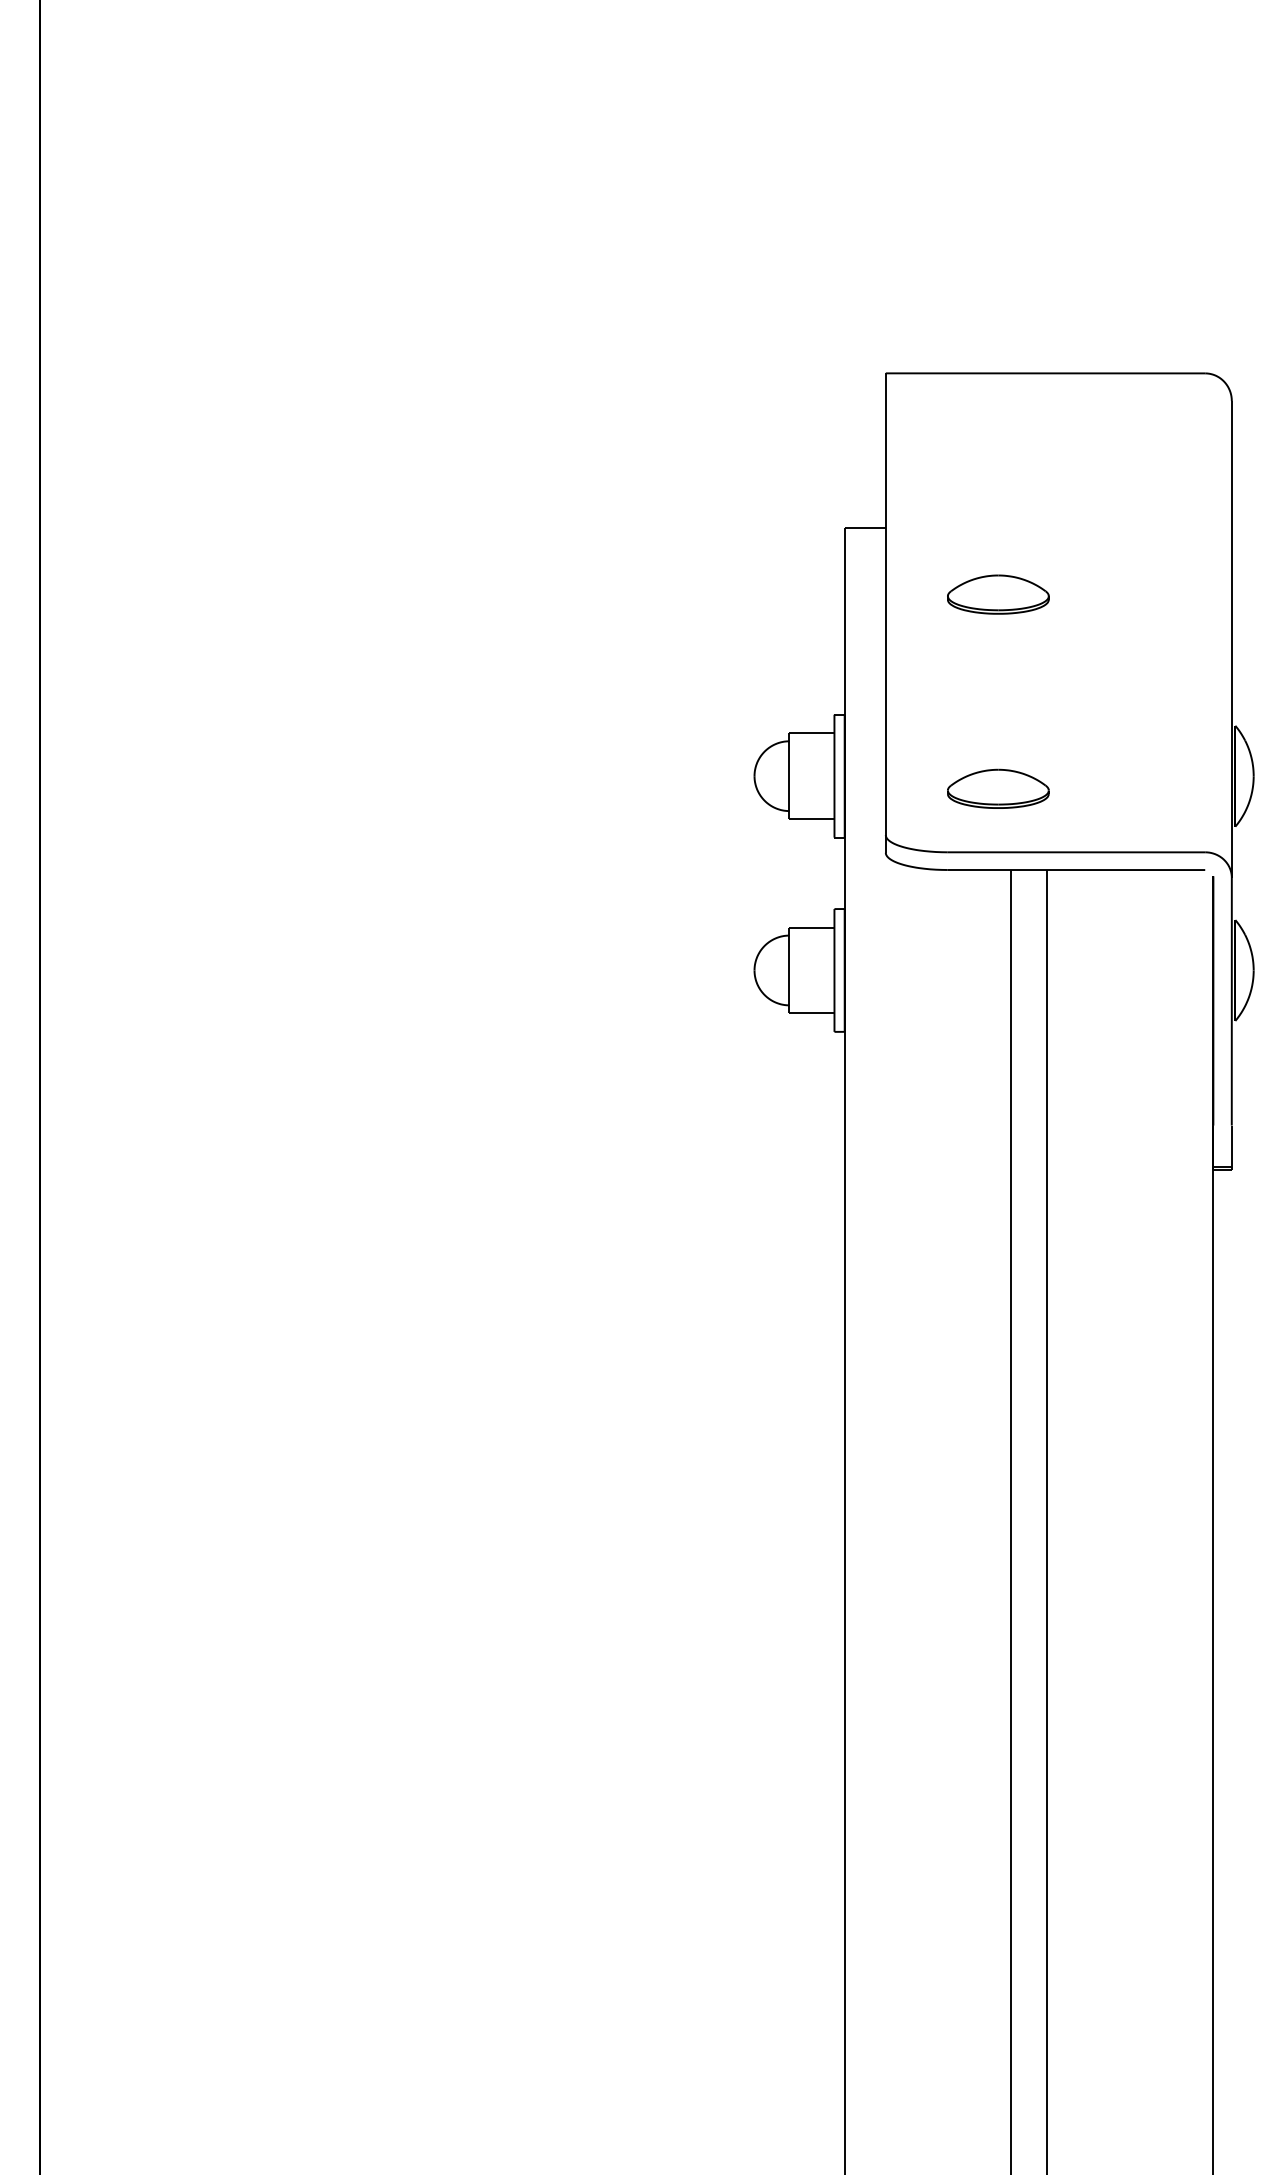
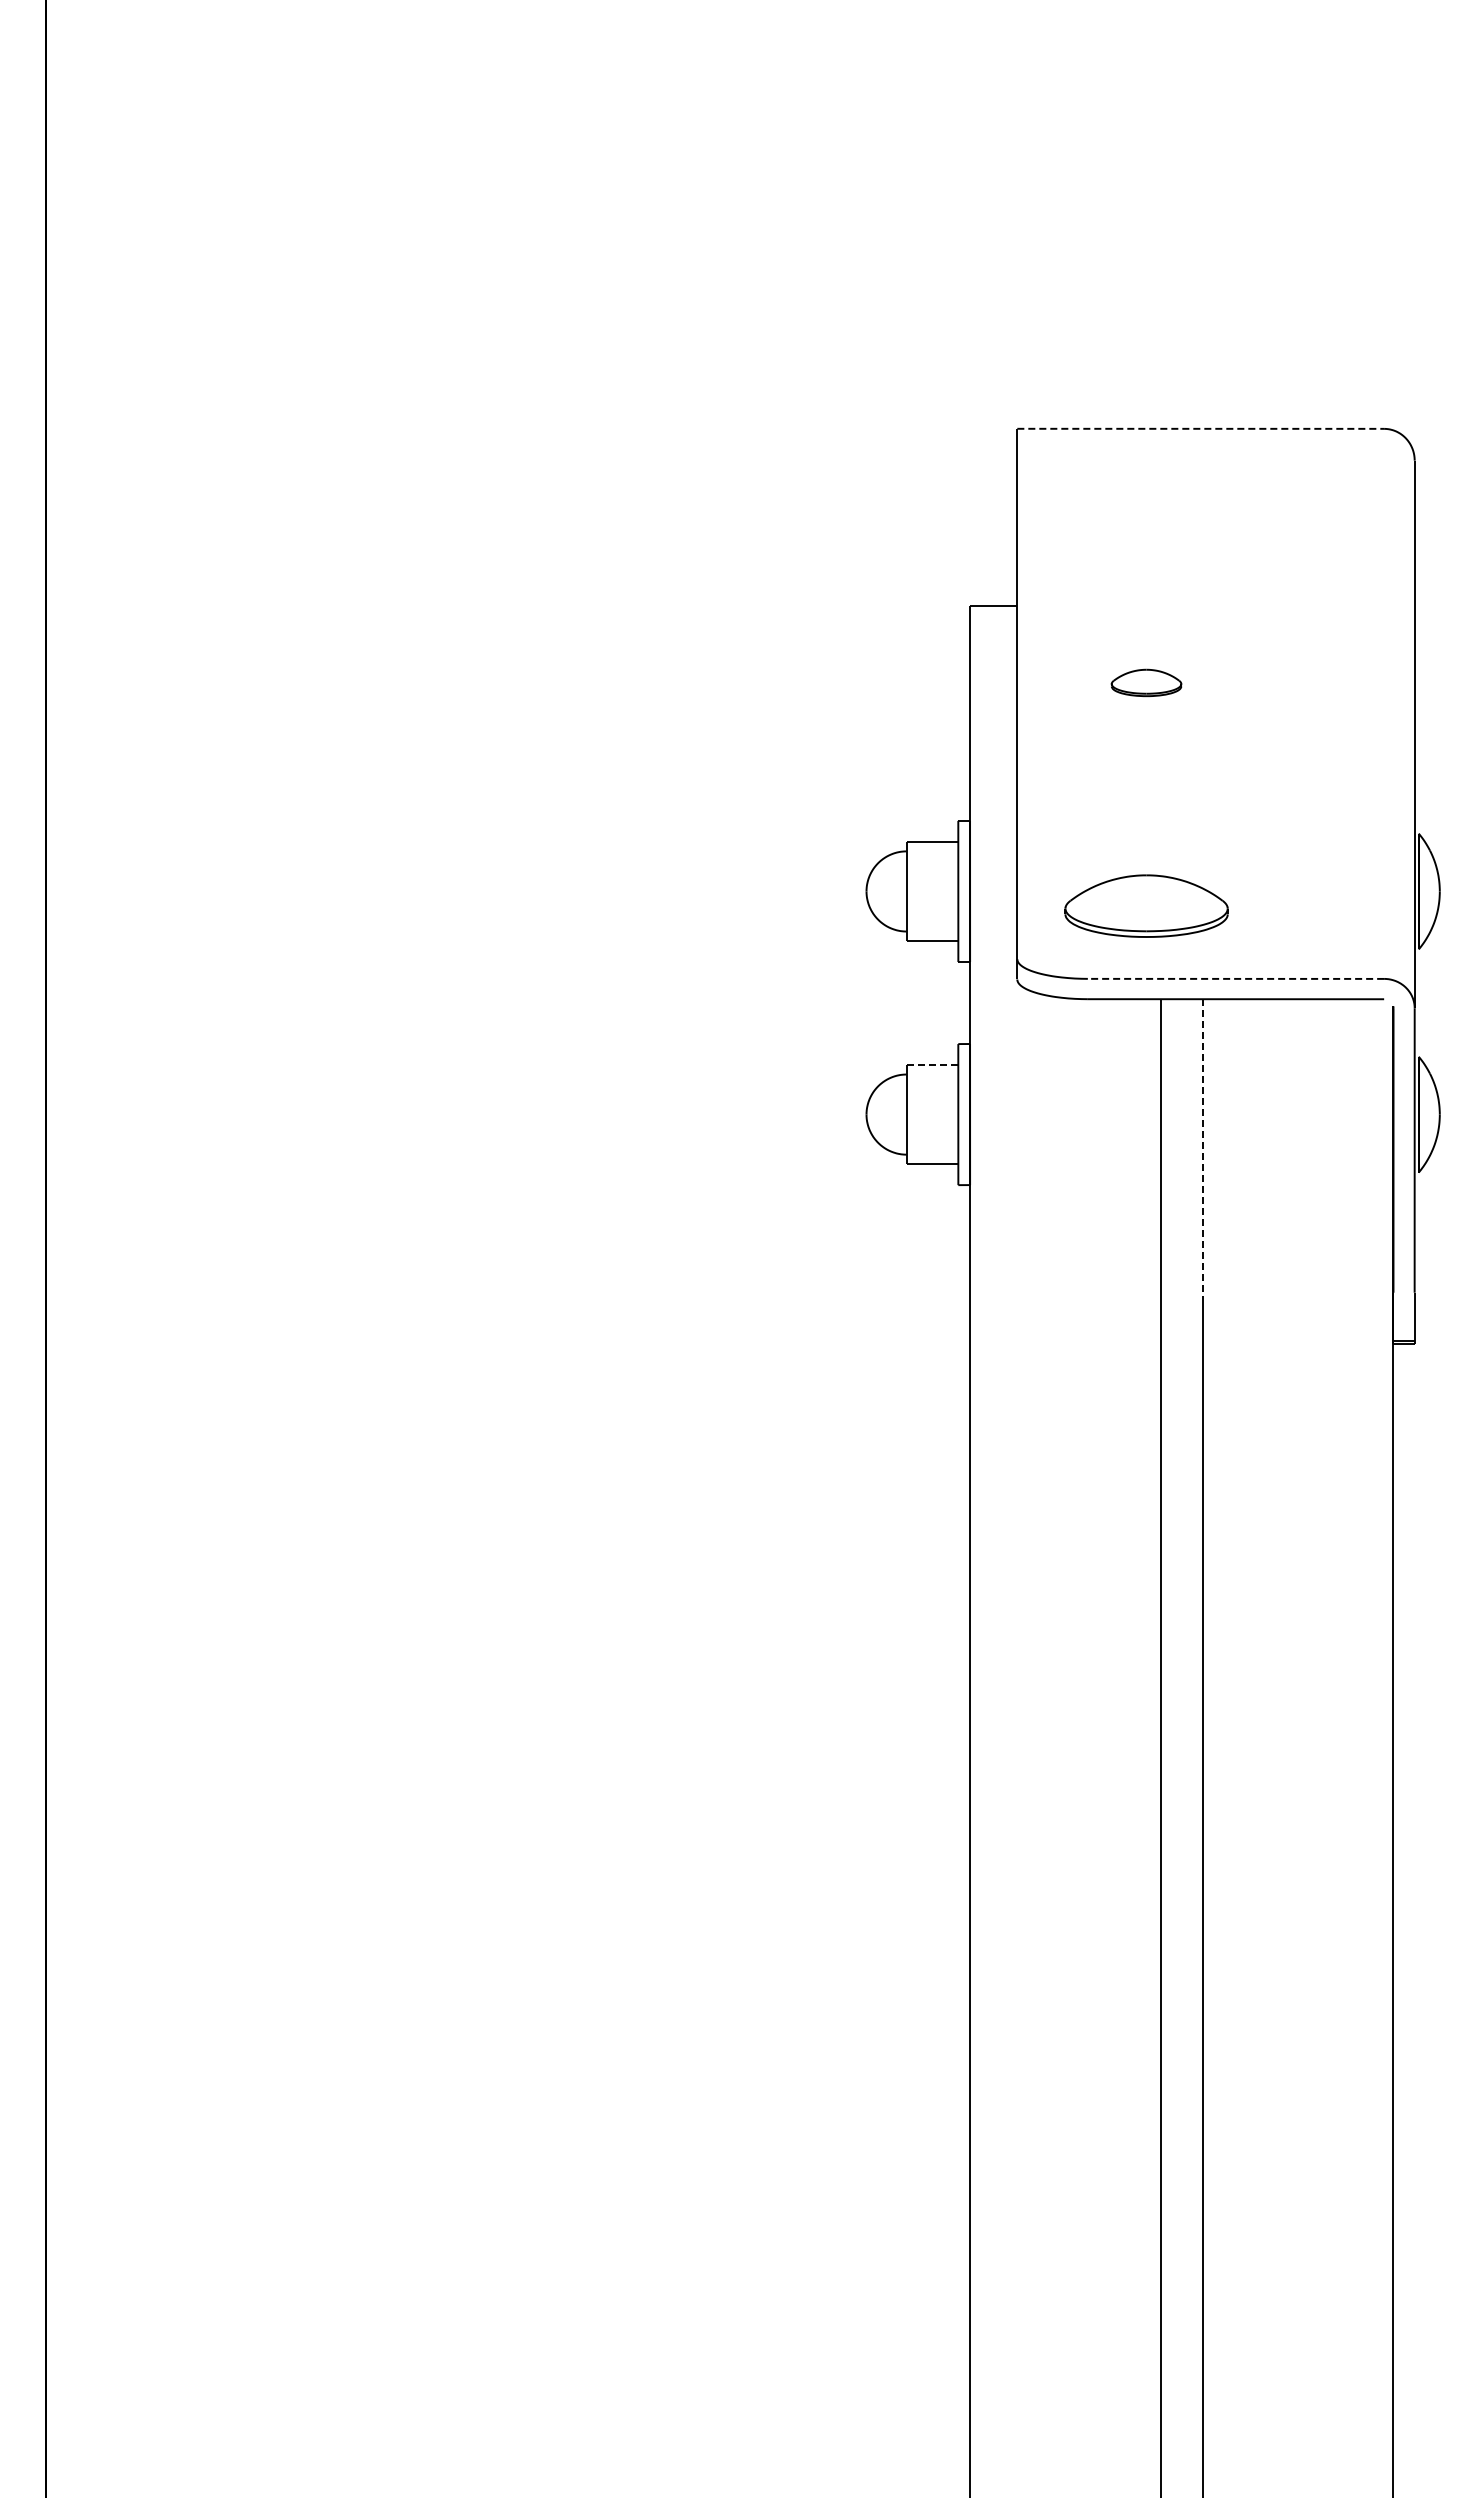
line: (1046, 373) -> (1201, 428), solid -> dashed
part: (998, 594) -> (1146, 682), size x0.6
part: (998, 788) -> (1146, 905), size x1.4
line: (1075, 851) -> (1235, 978), solid -> dashed
line: (814, 927) -> (935, 1065), solid -> dashed
line: (1047, 1002) -> (1202, 1151), solid -> dashed

